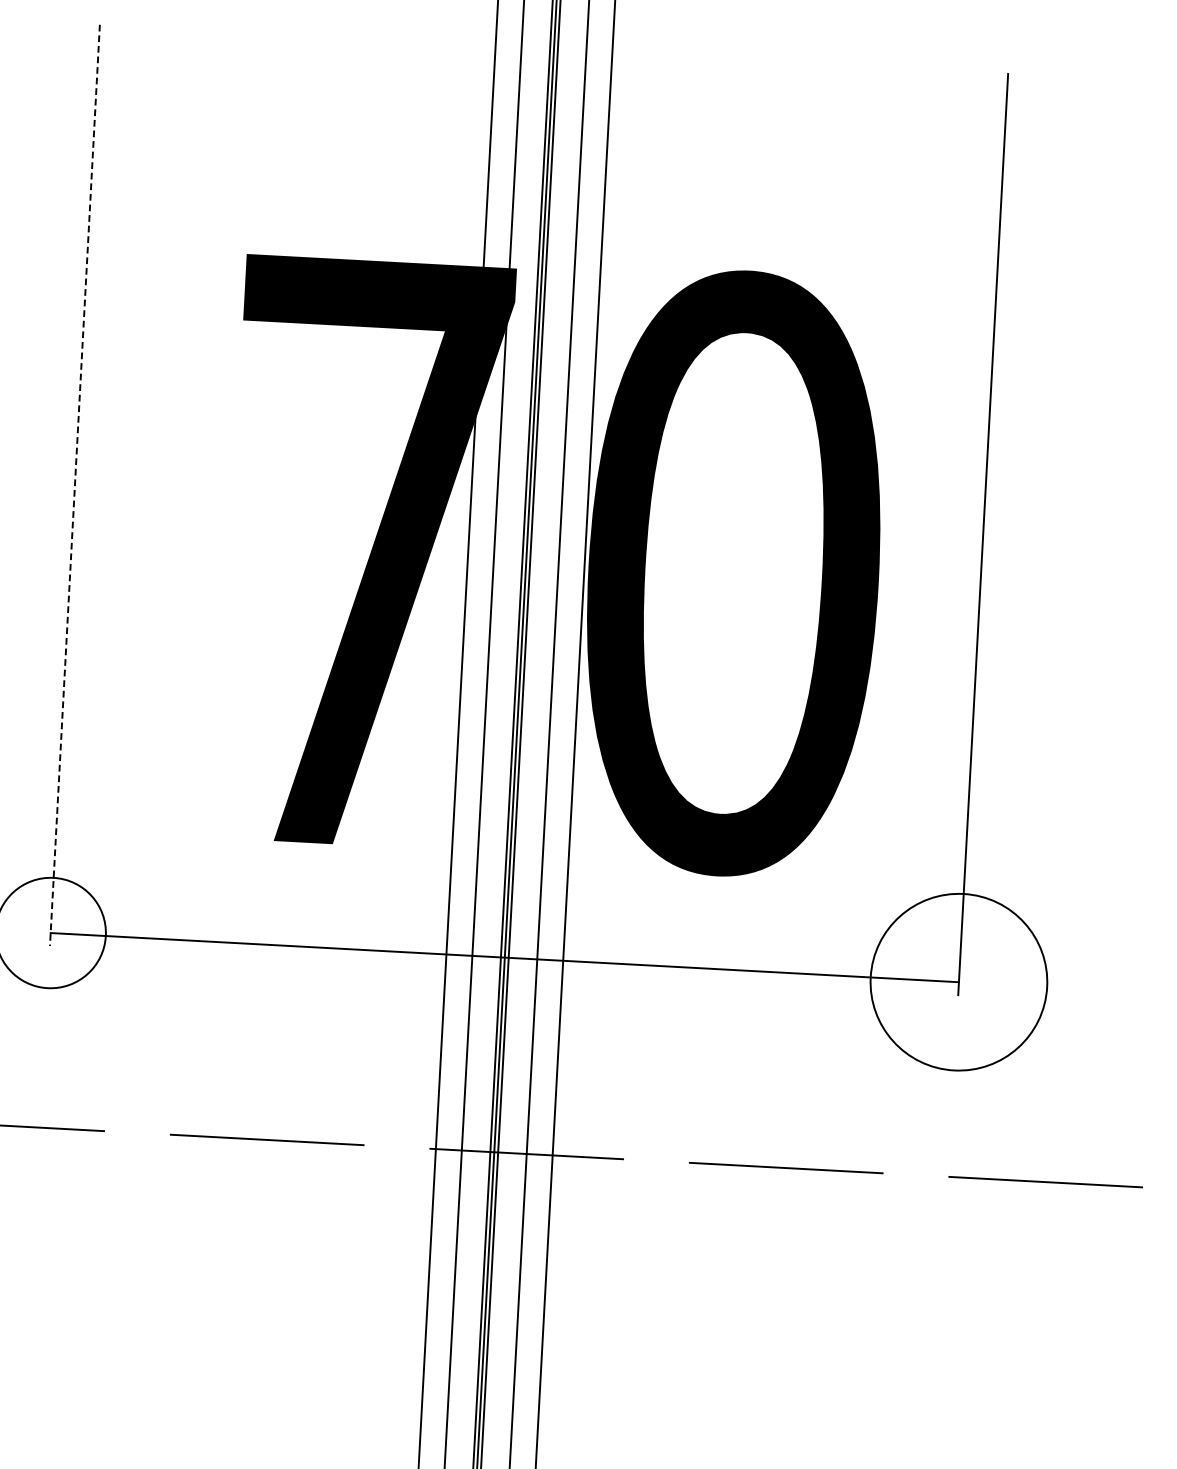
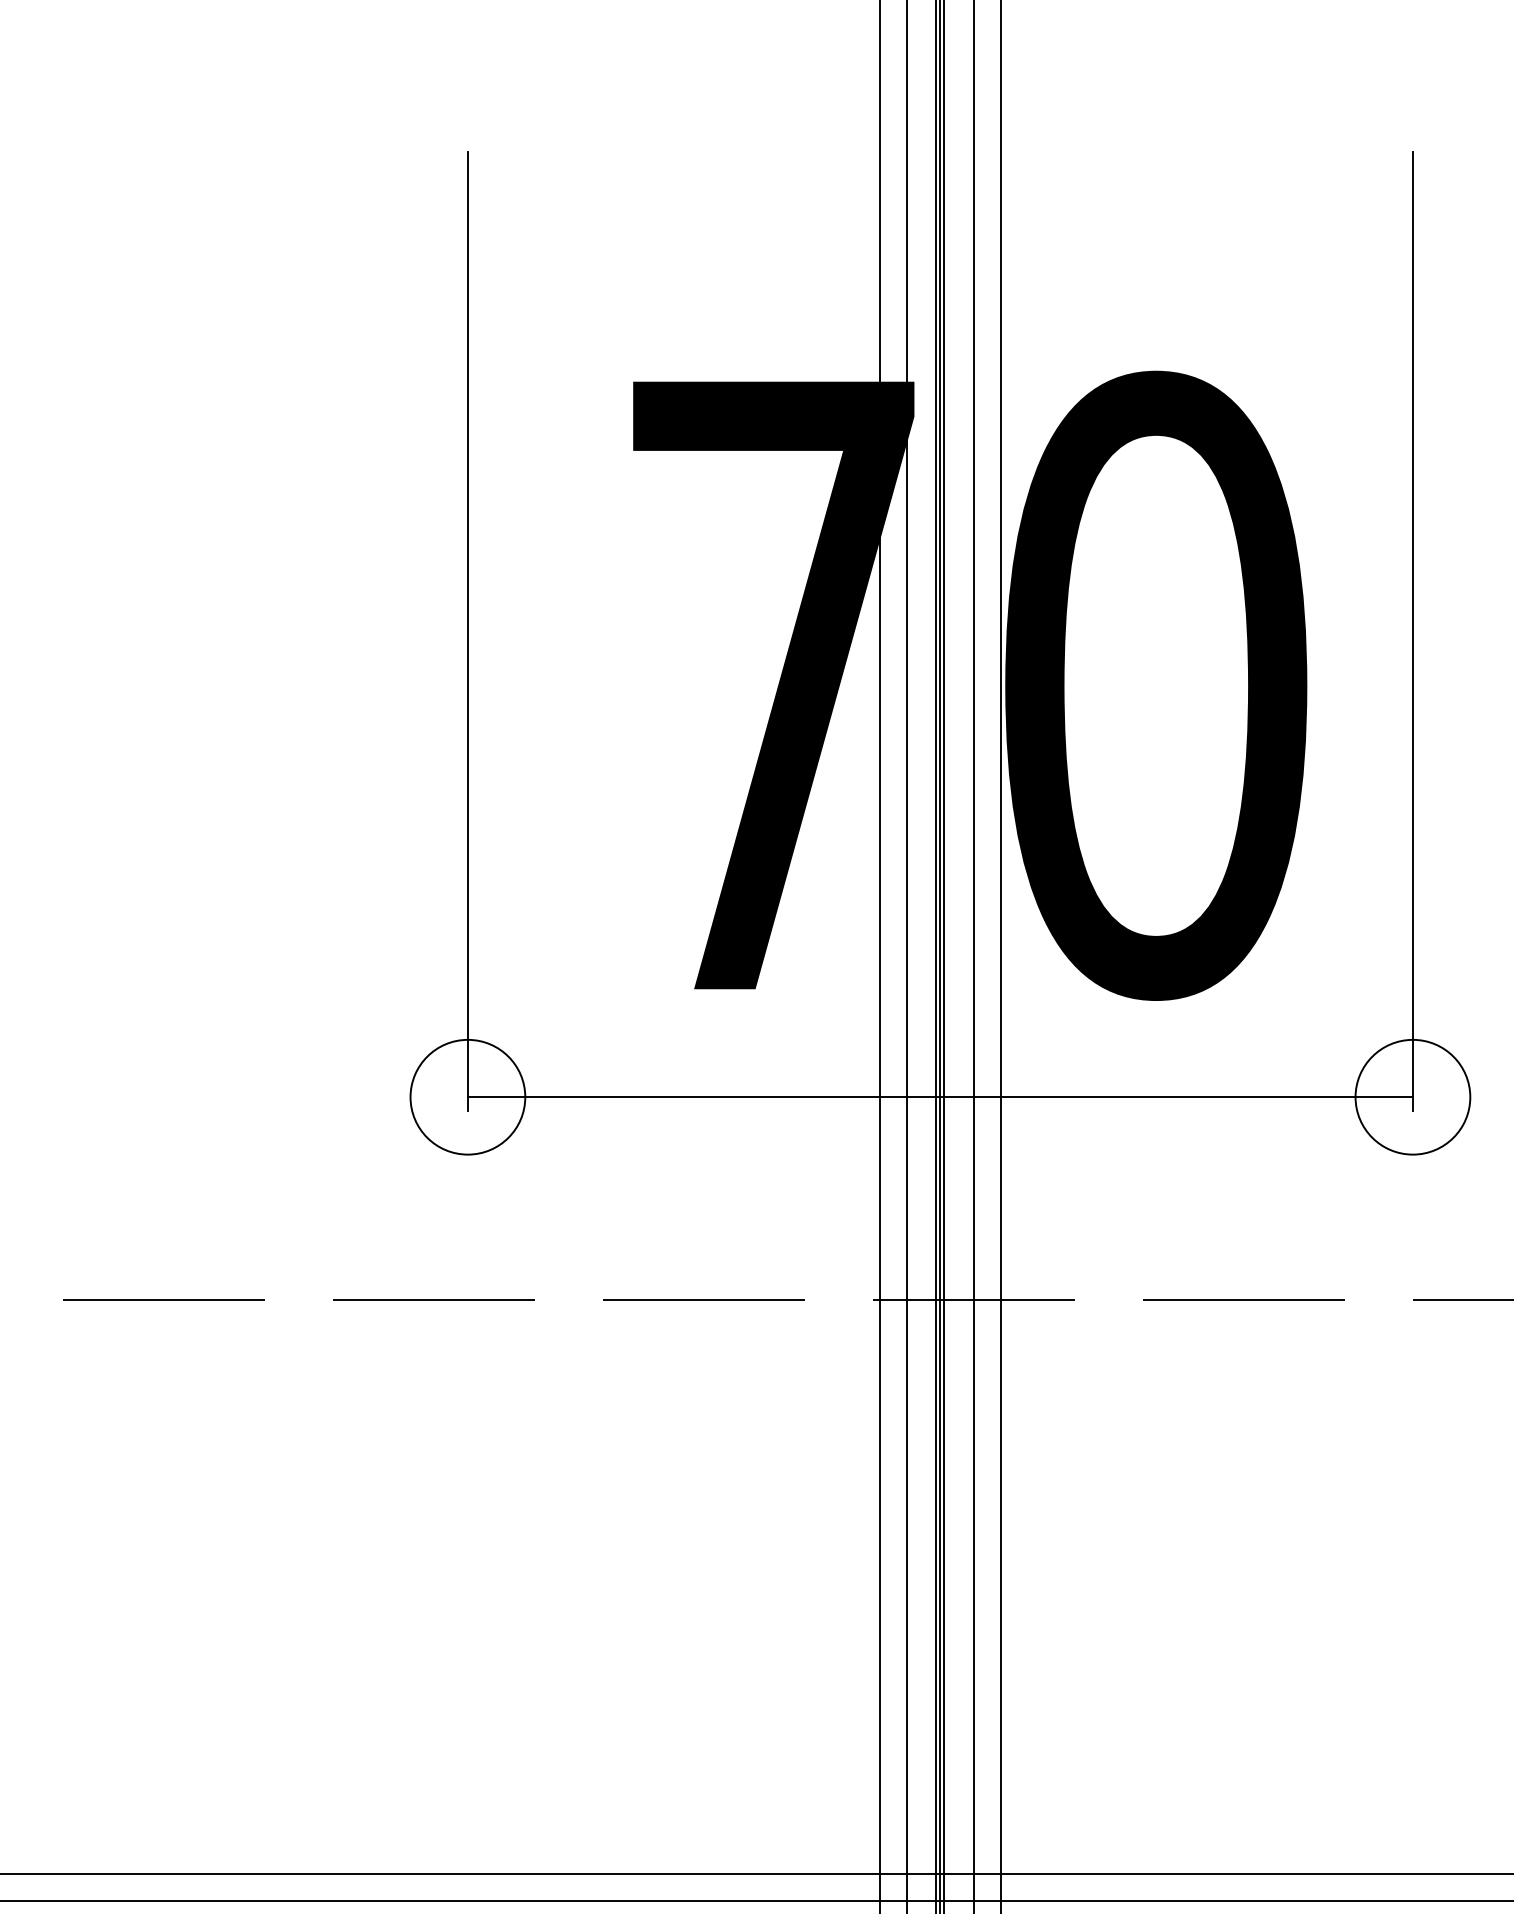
line: (74, 485) -> (467, 631), dashed -> solid
circle: (958, 981) -> (1412, 1096), size x0.62

